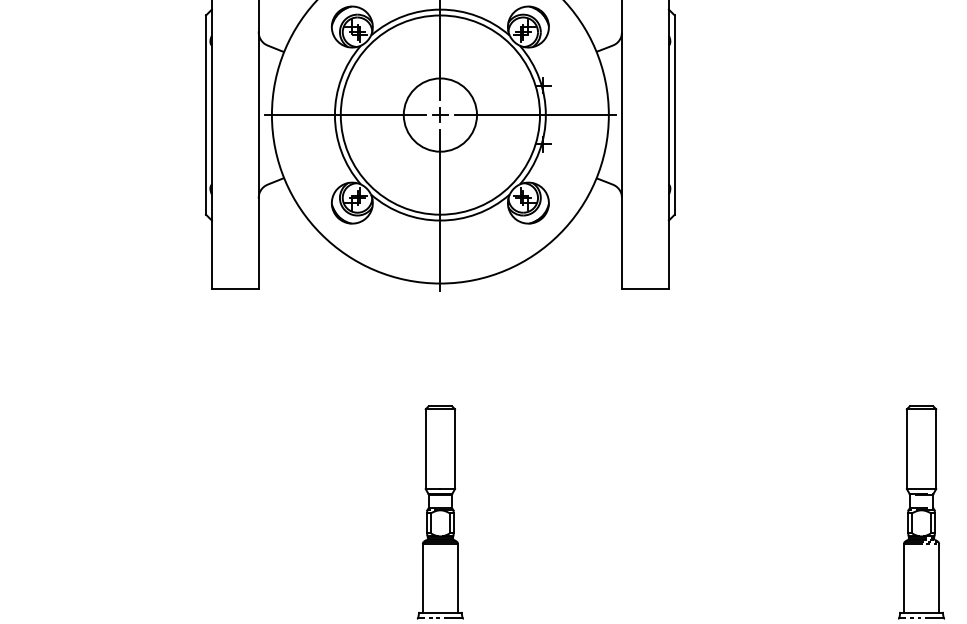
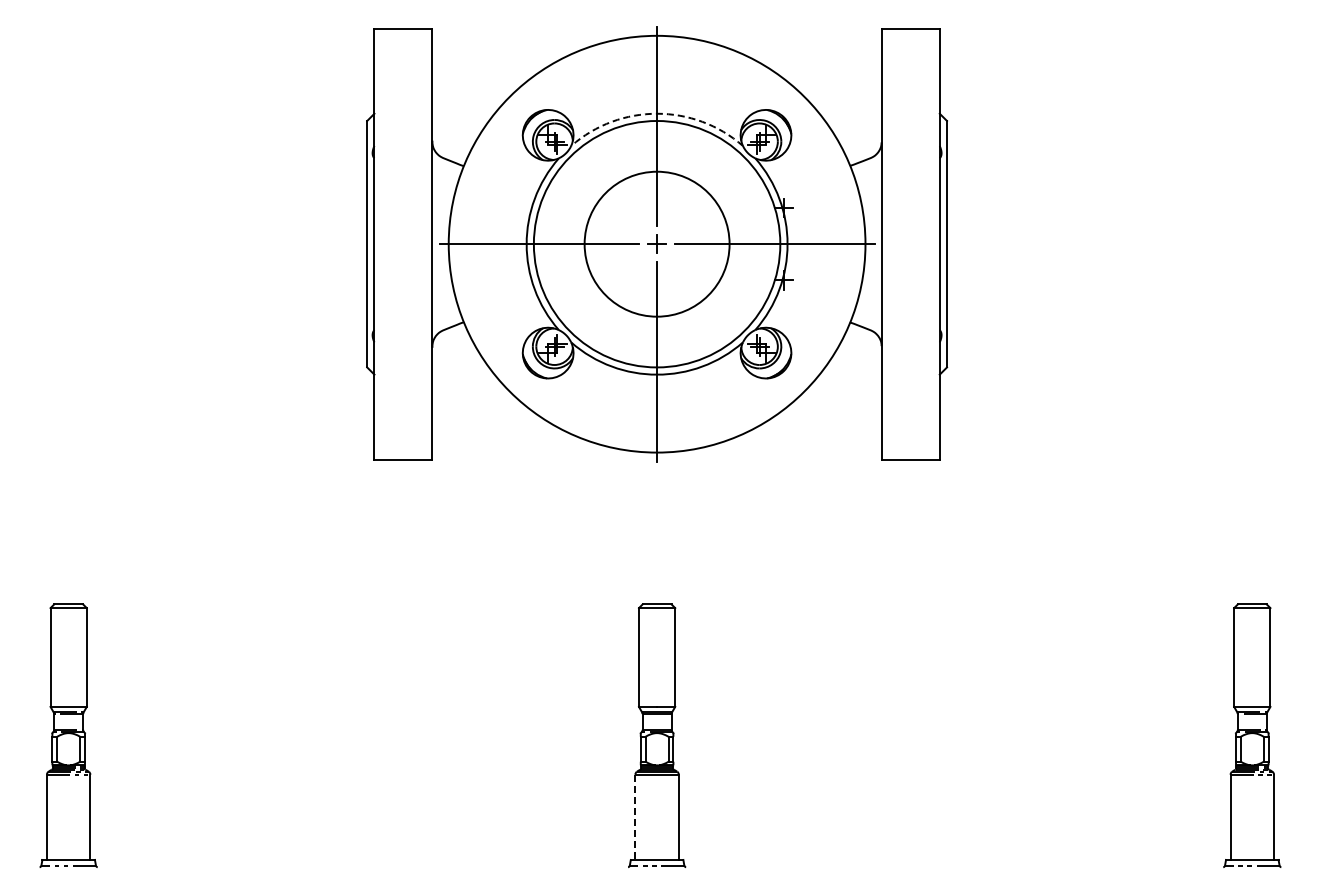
arc: (440, 9) -> (657, 113), solid -> dashed
circle: (439, 114) -> (656, 243), size x1.6
line: (422, 578) -> (635, 817), solid -> dashed

